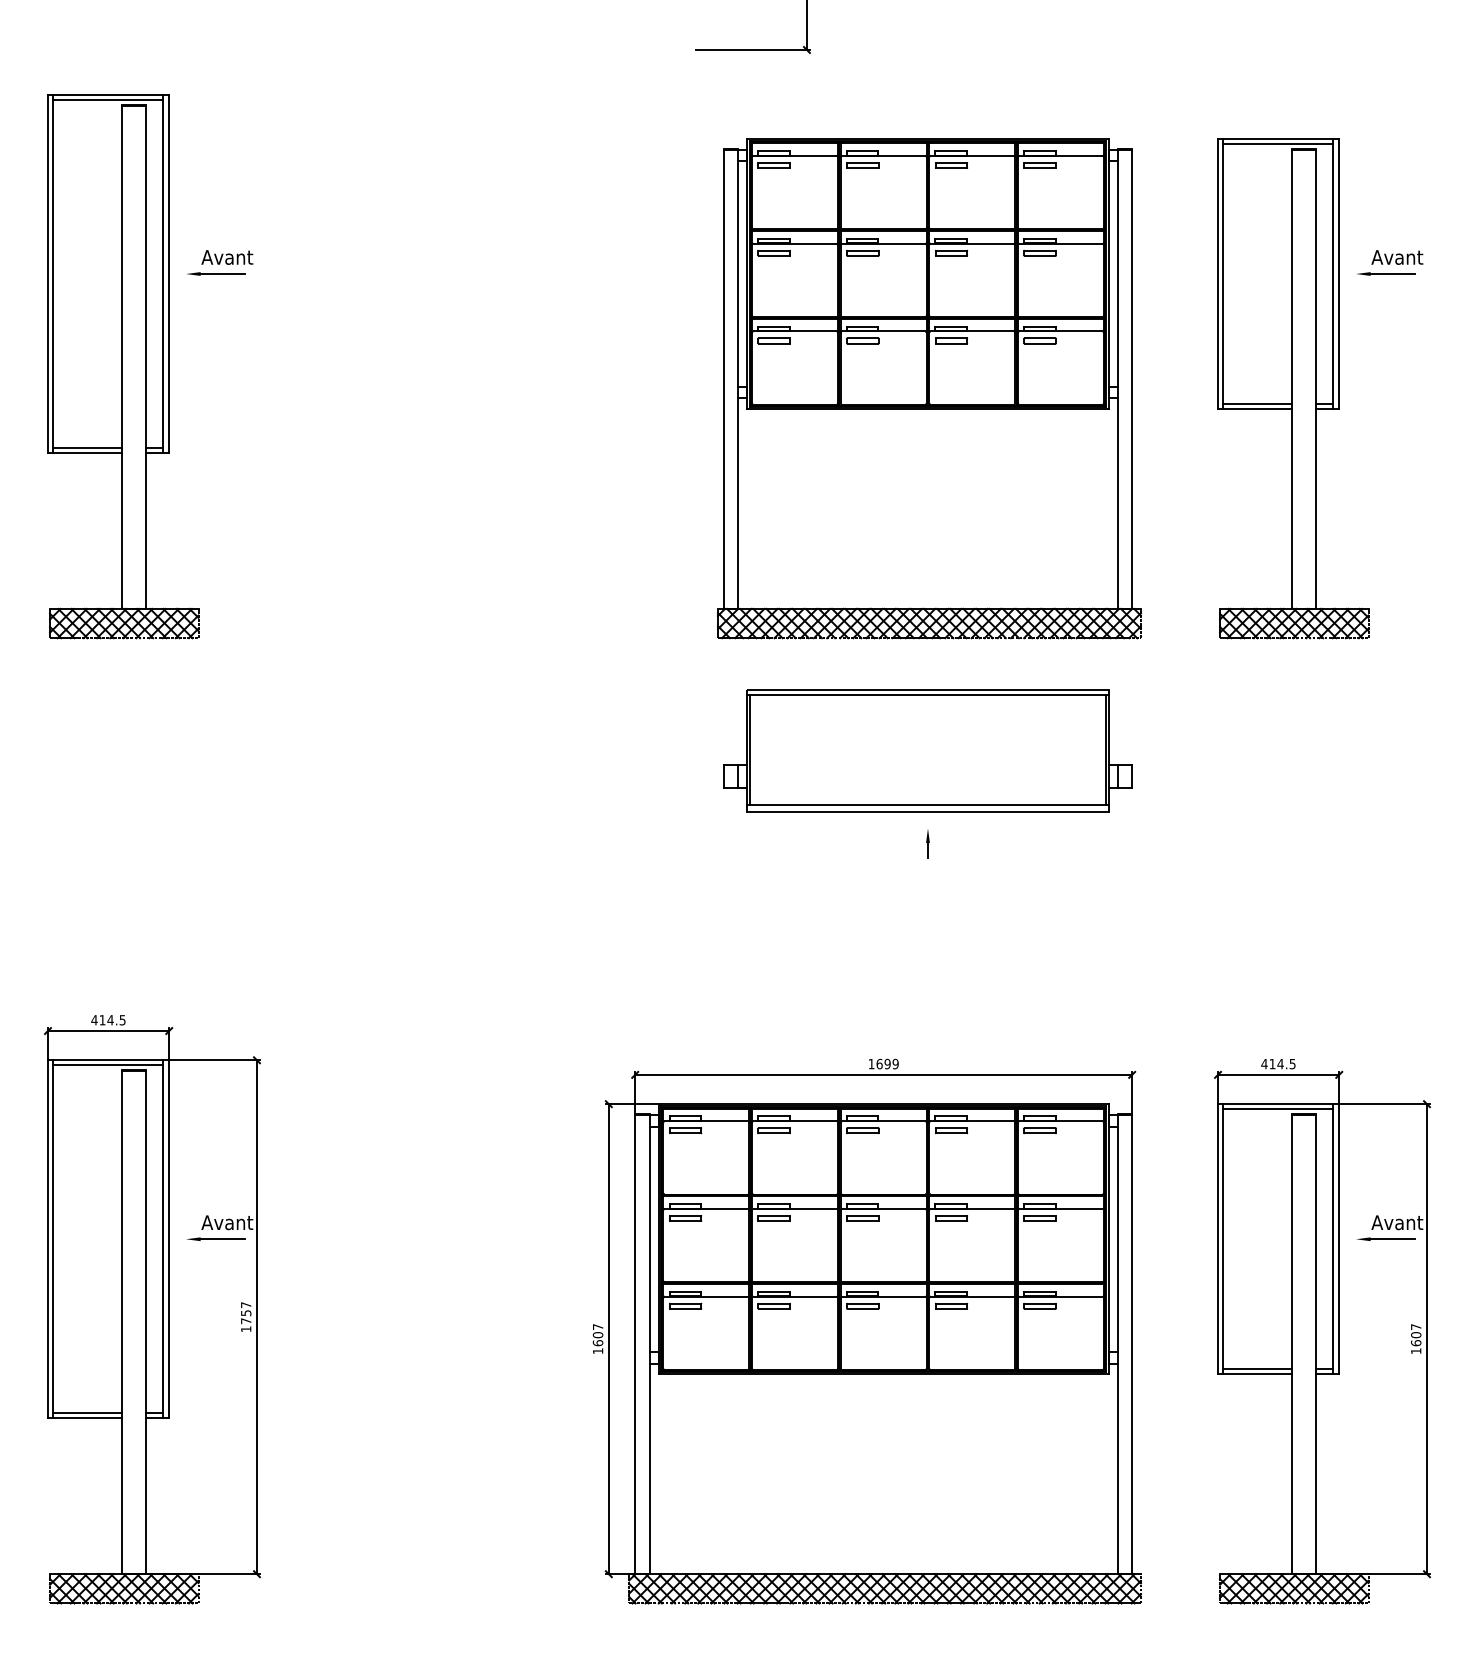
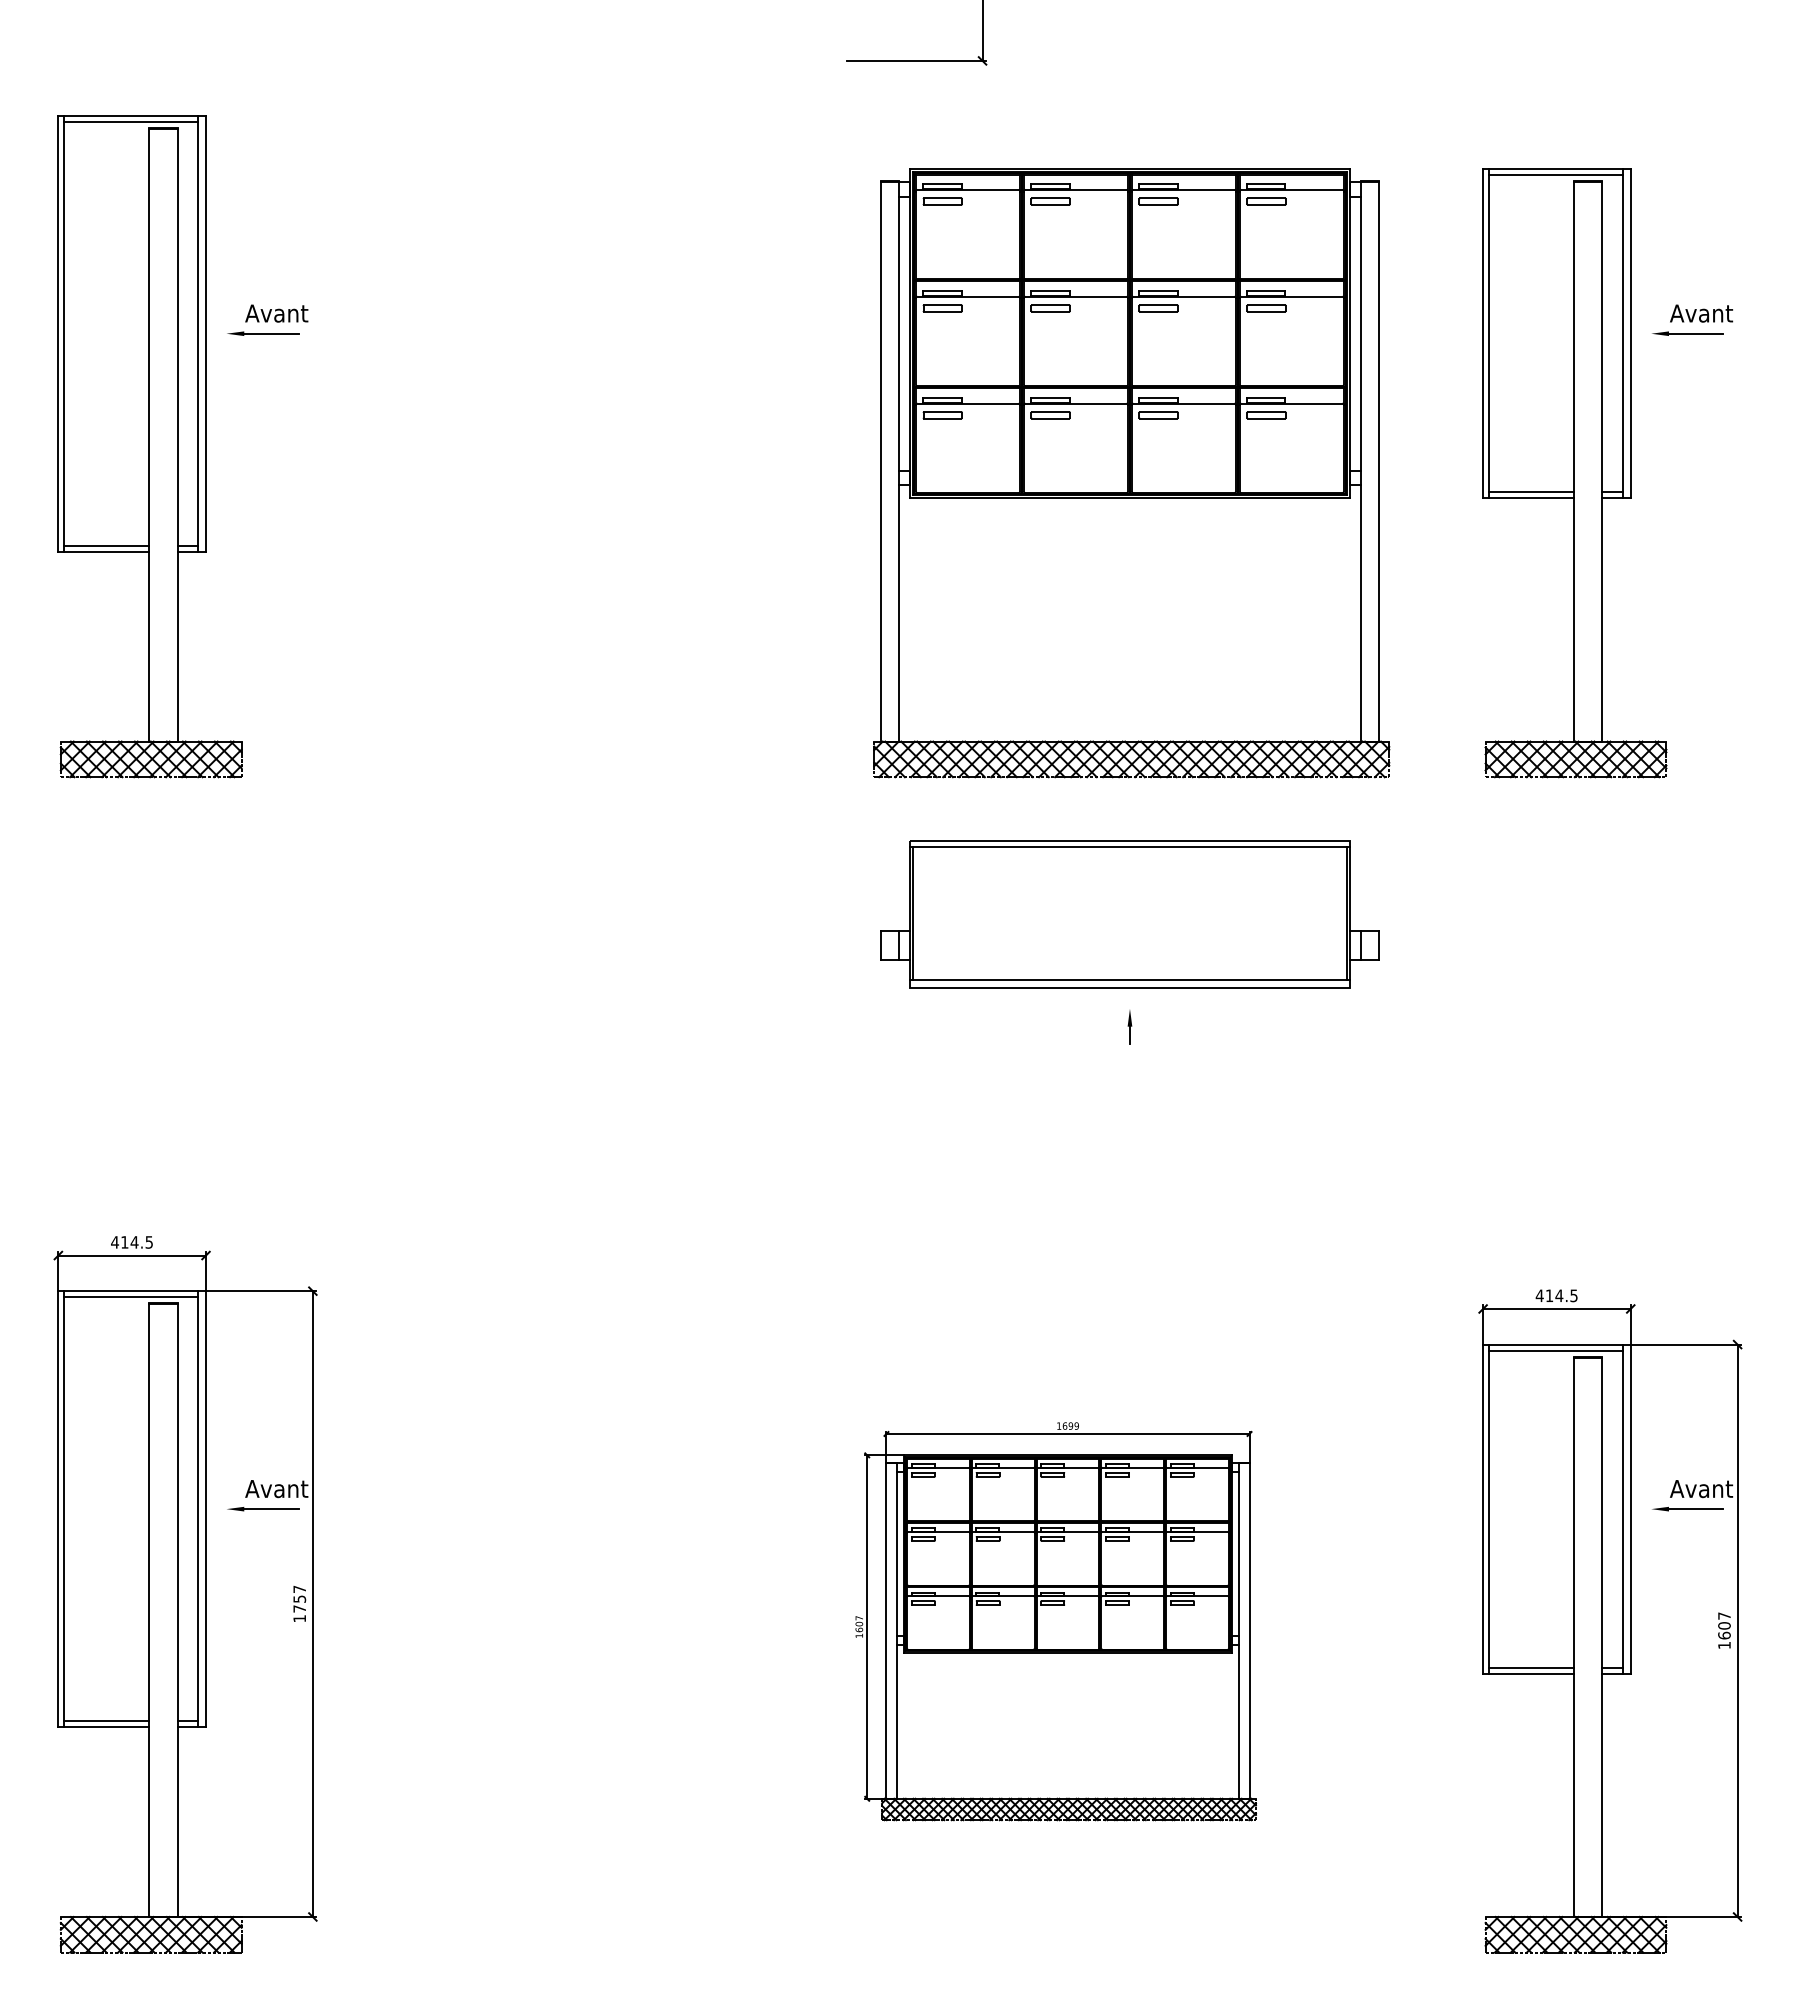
part: (866, 1331) -> (1055, 1621), size x0.6

